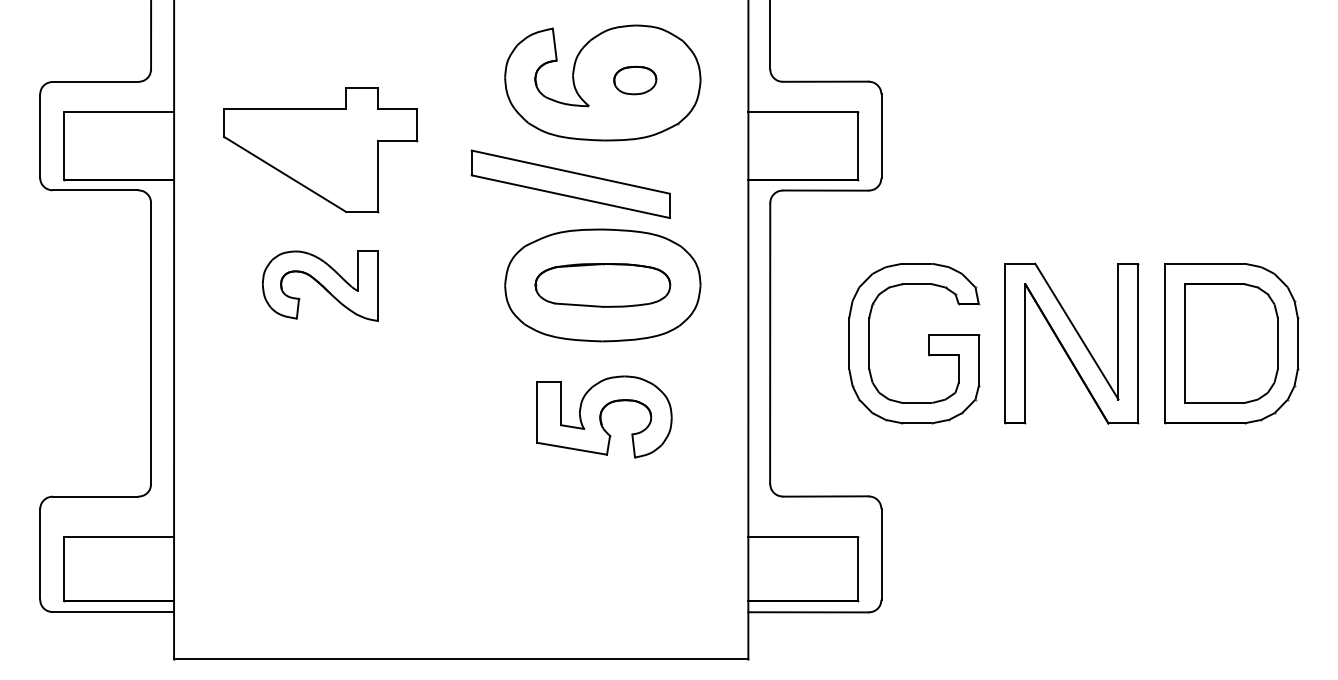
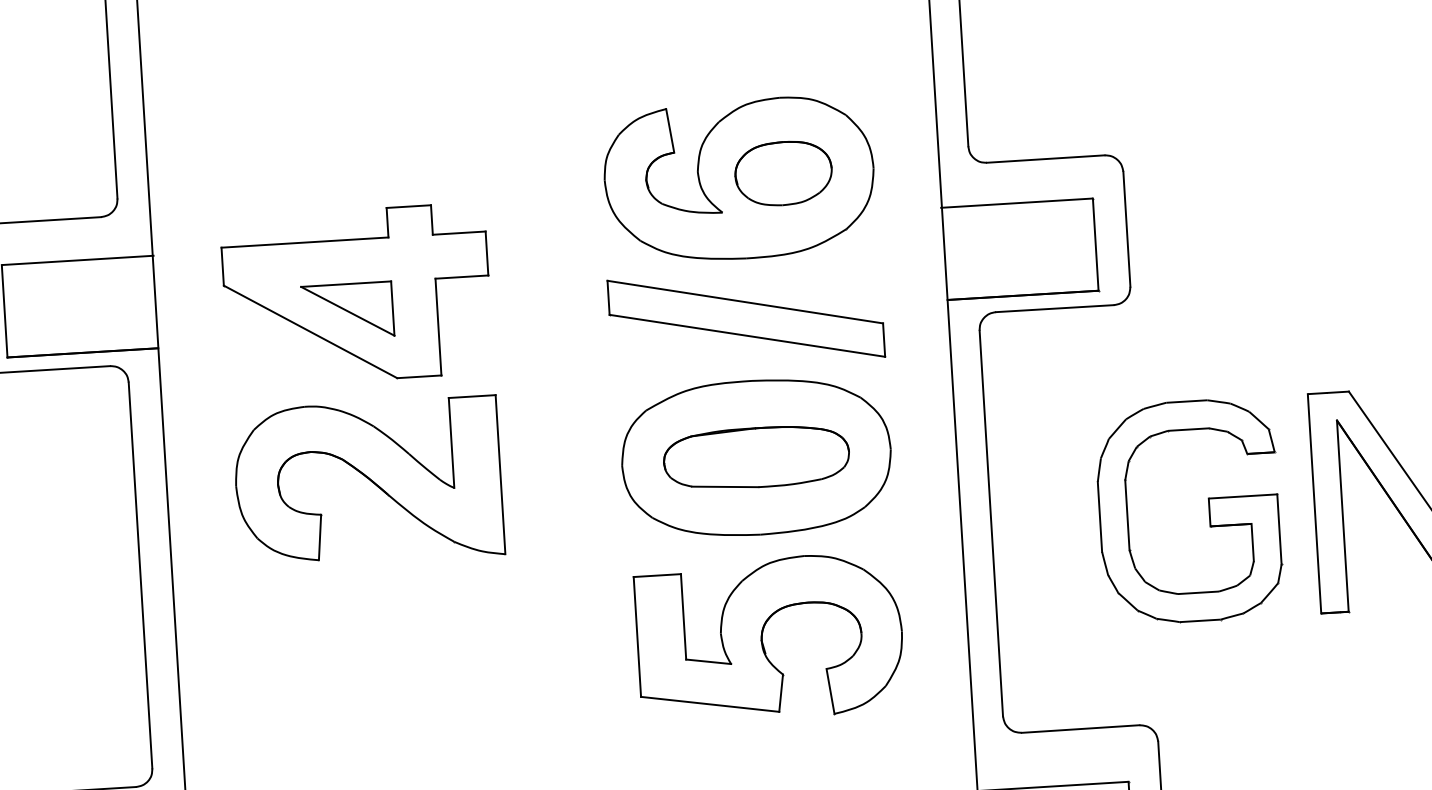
part: (635, 80) -> (784, 173), size x1.67
part: (312, 160) -> (346, 310), added
part: (570, 183) -> (746, 317), moved
part: (320, 285) -> (368, 481), size x1.67
part: (604, 417) -> (769, 639), size x1.43

